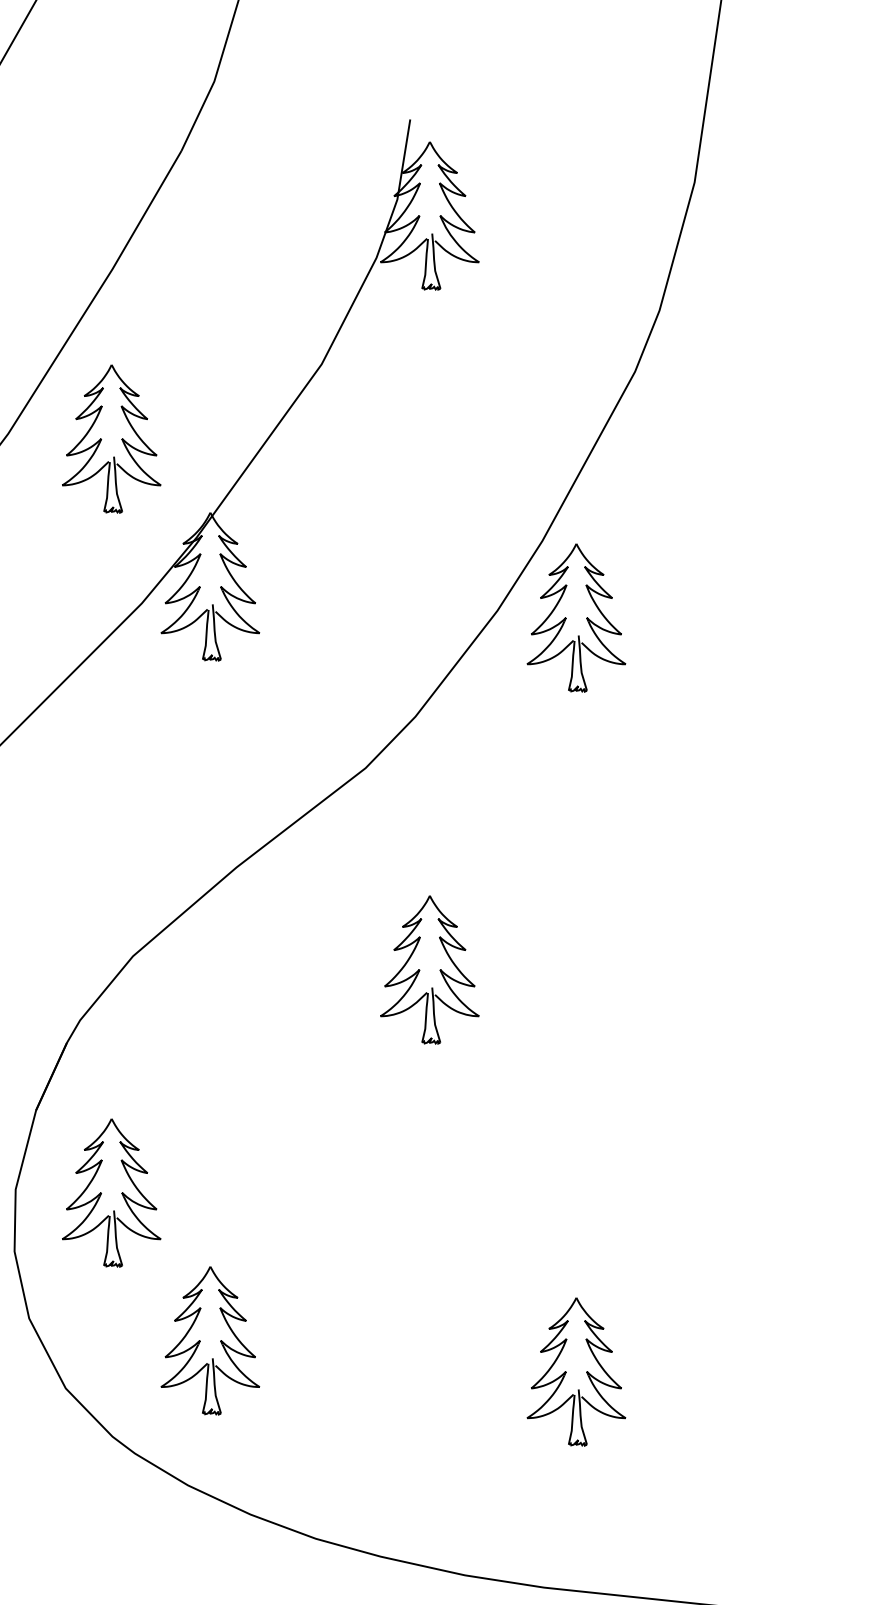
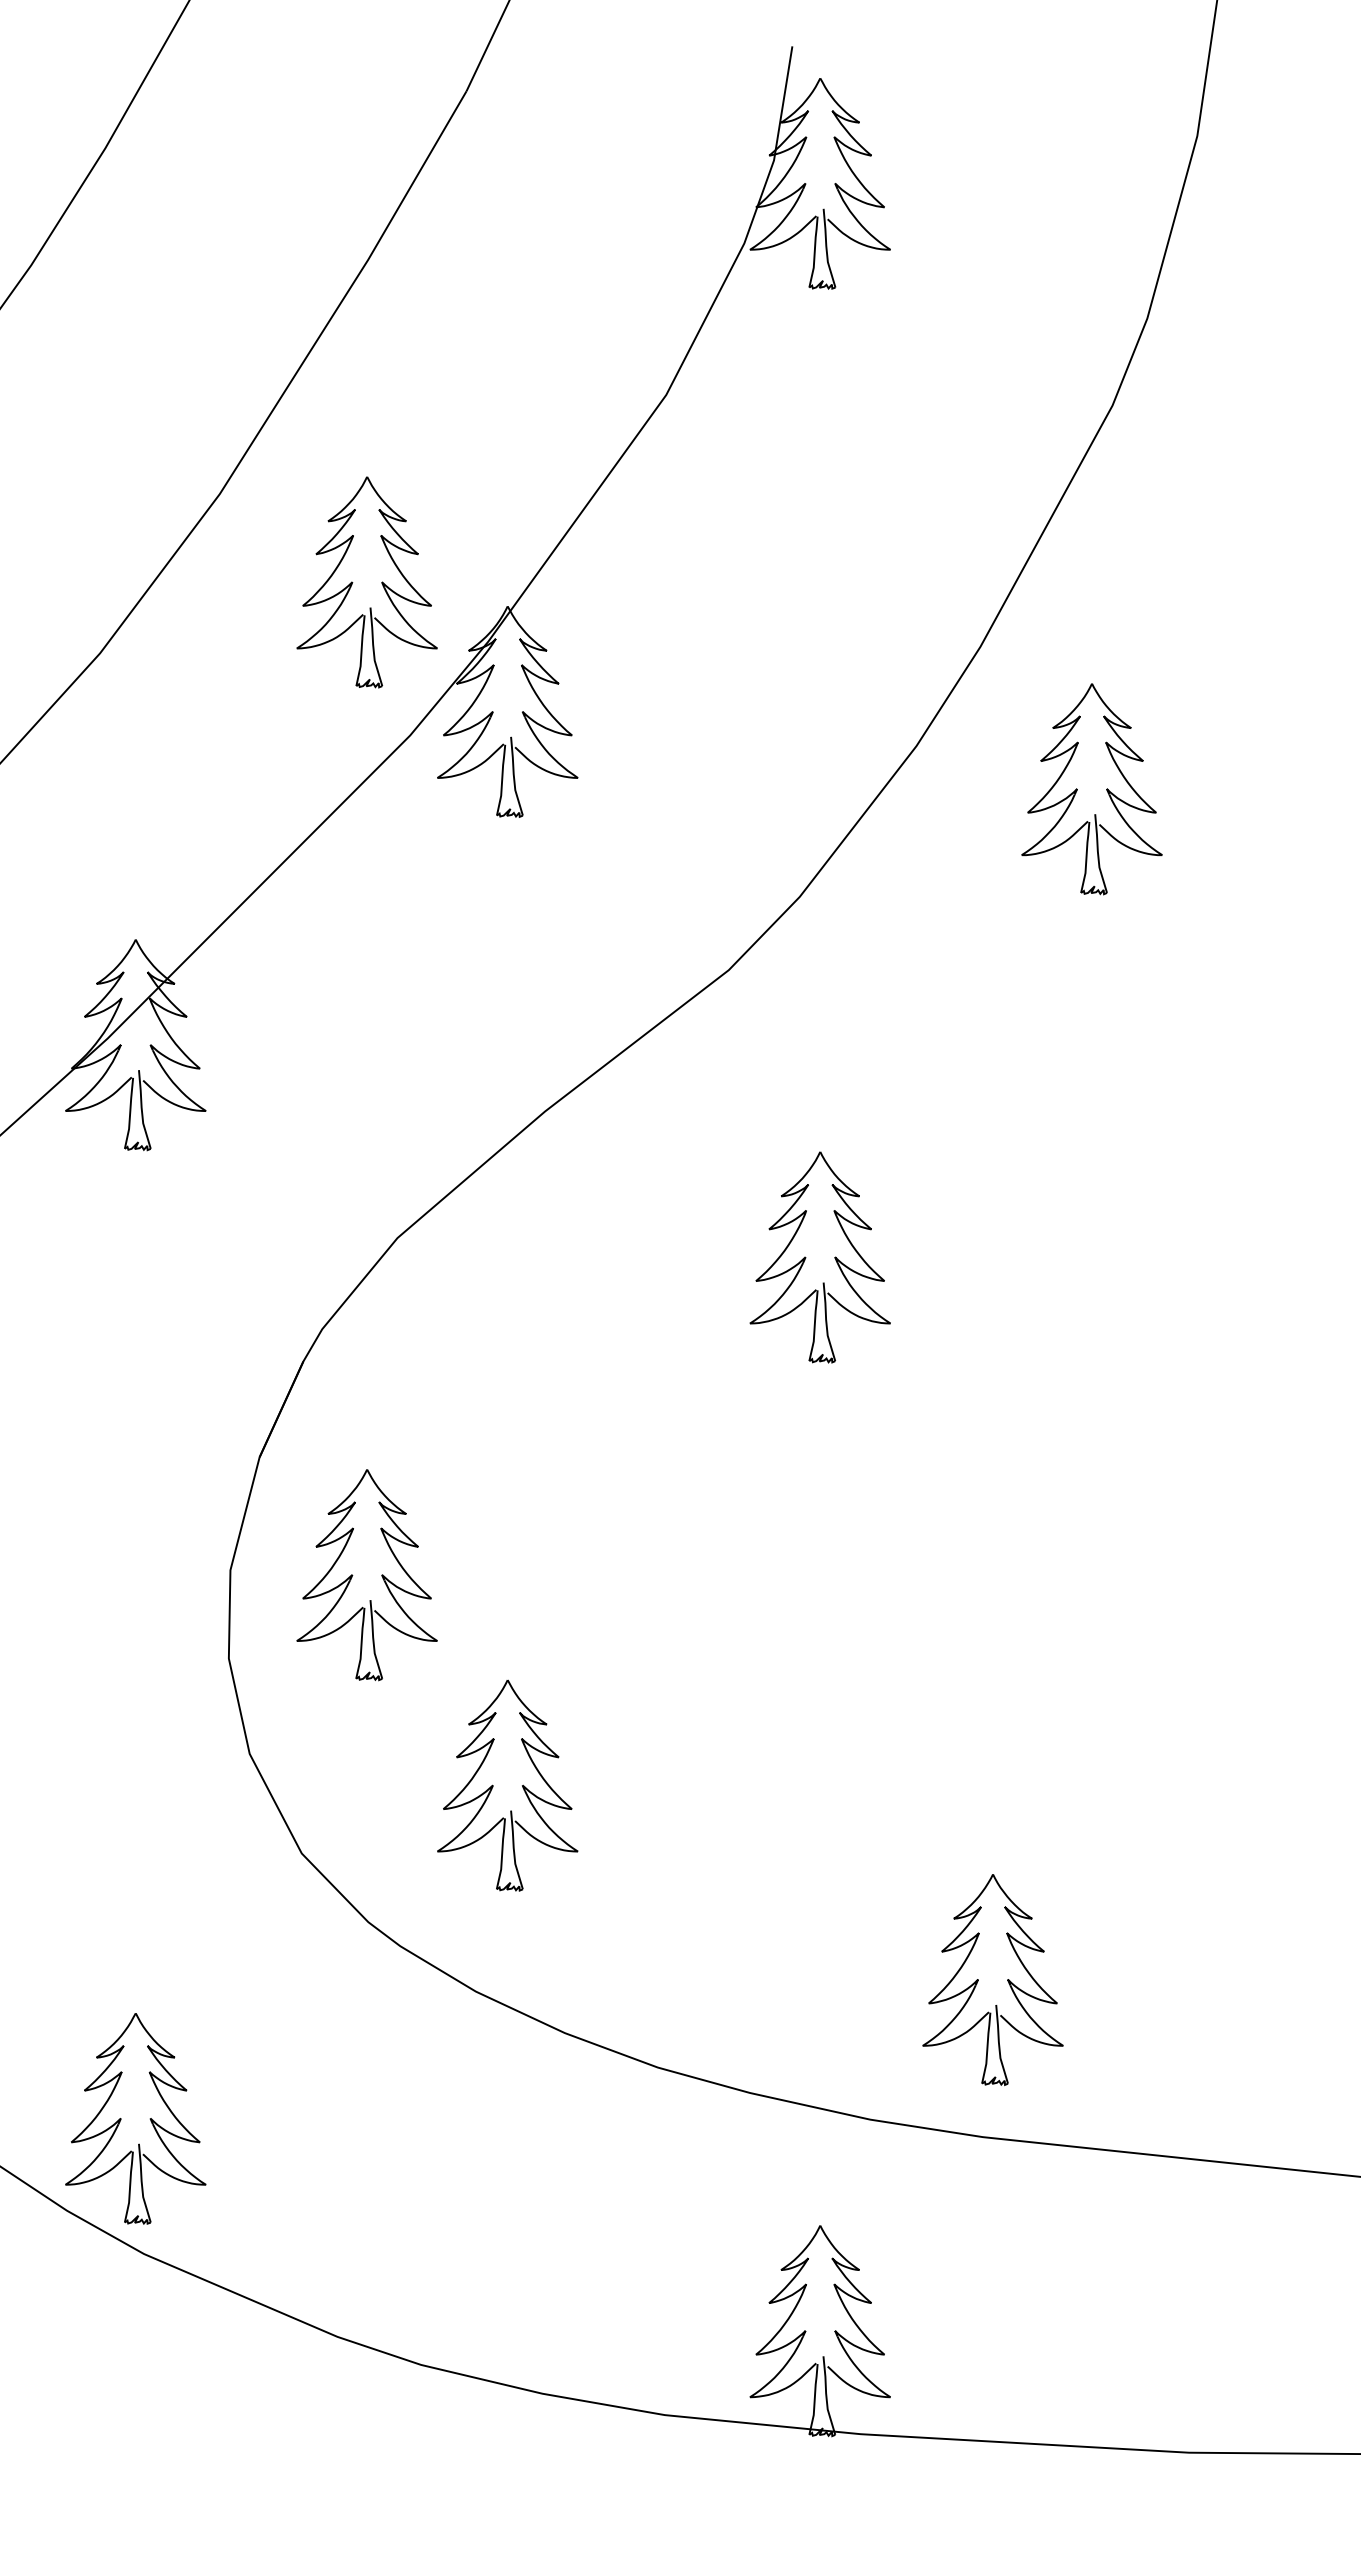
part: (102, 439) -> (353, 582), moved
part: (566, 618) -> (1077, 789), moved
part: (566, 1372) -> (978, 1980), moved

